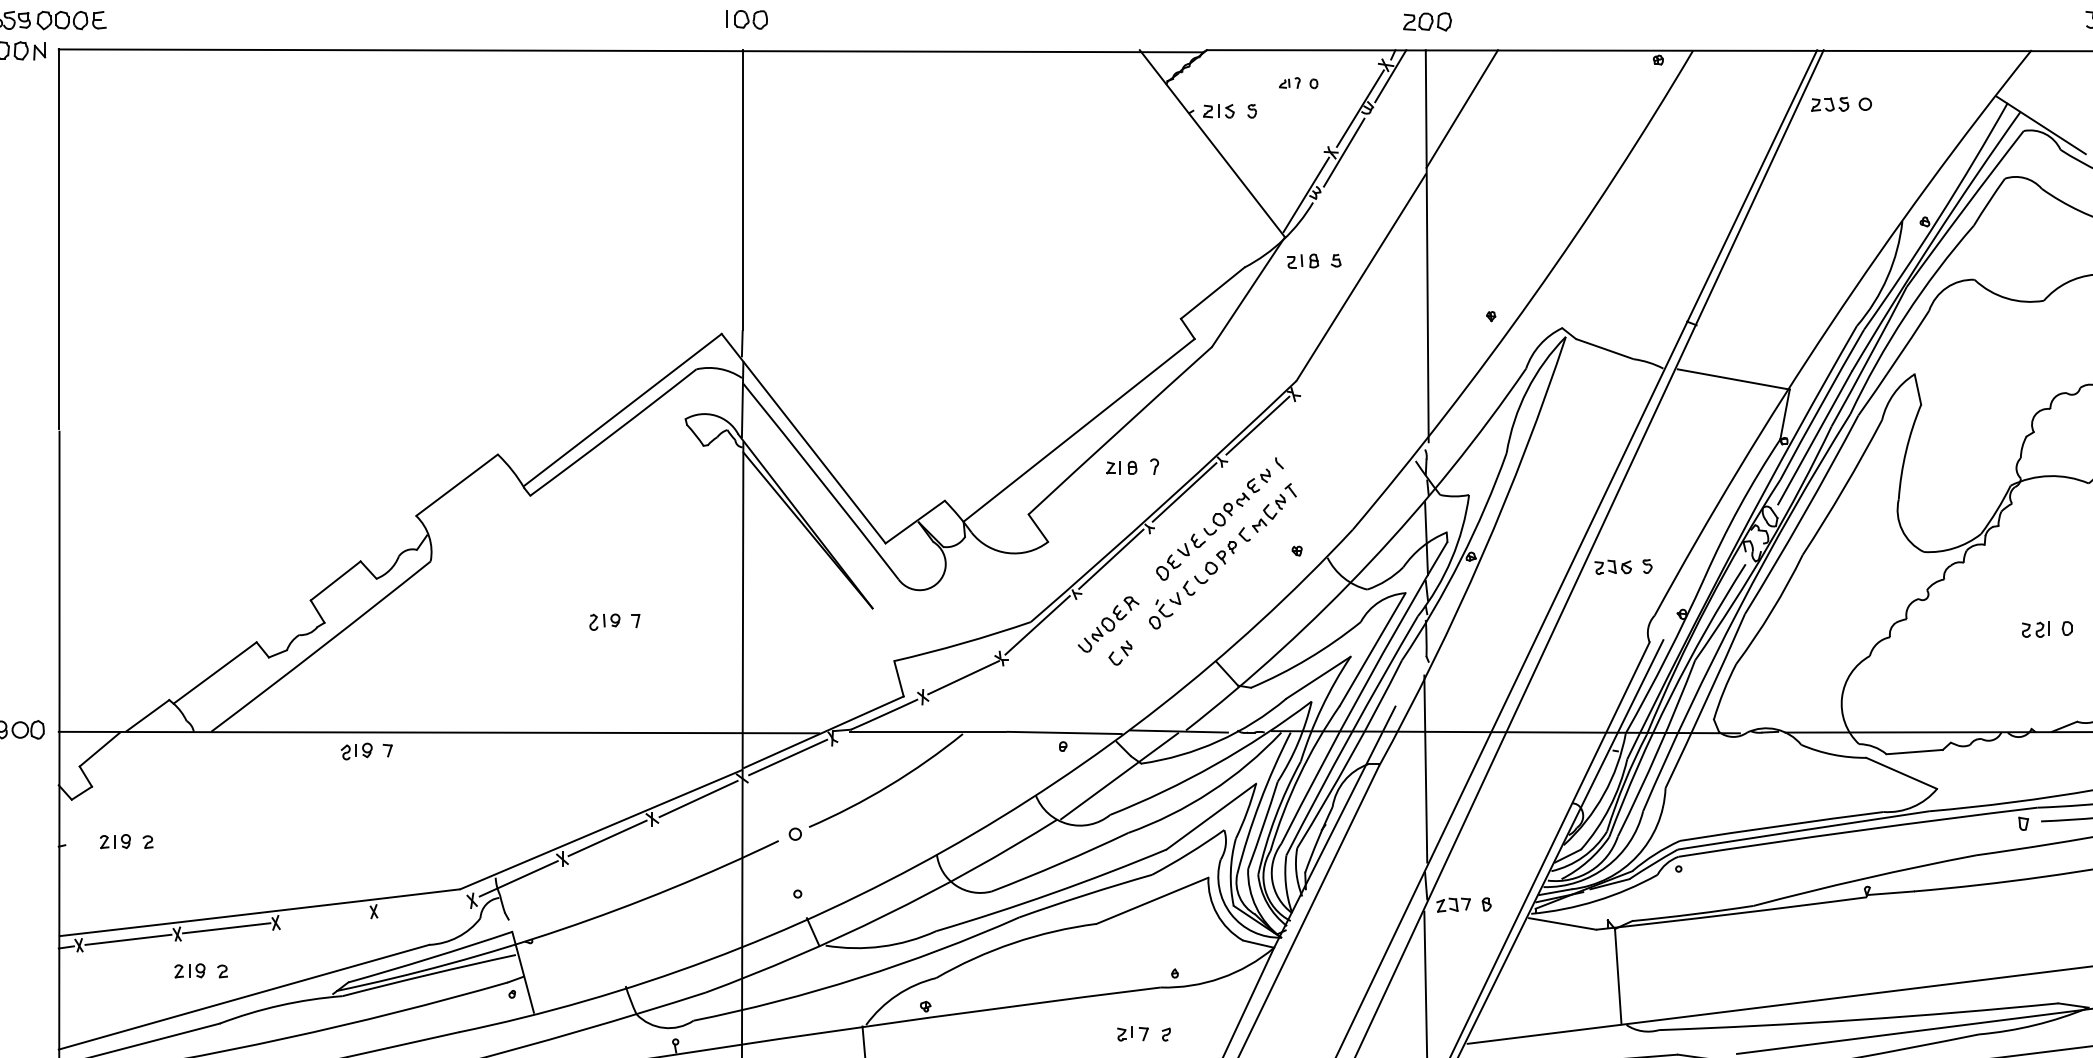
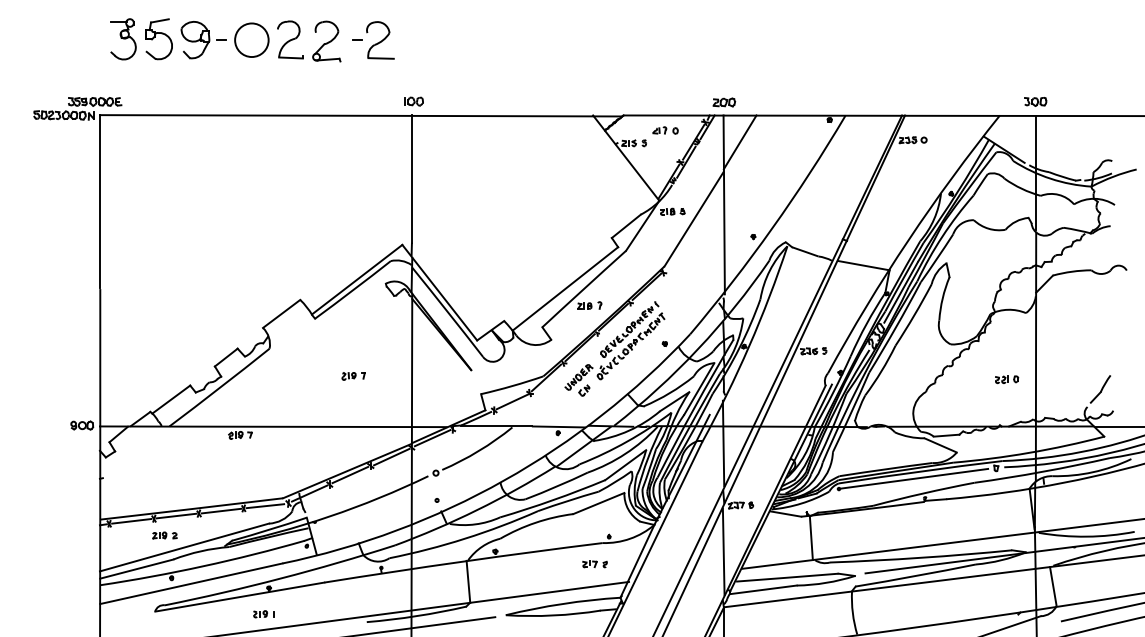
part: (1298, 83) -> (665, 130), size x1.43
part: (125, 841) -> (130, 476), removed
line: (1844, 845) -> (914, 478), added
line: (421, 907) -> (265, 506), added
line: (325, 916) -> (221, 510), added

